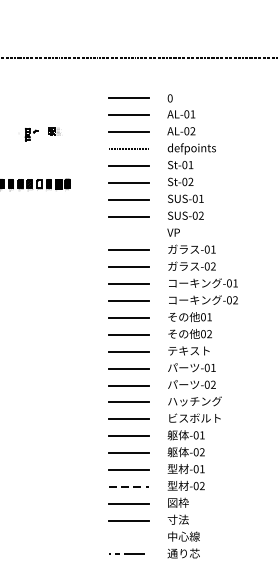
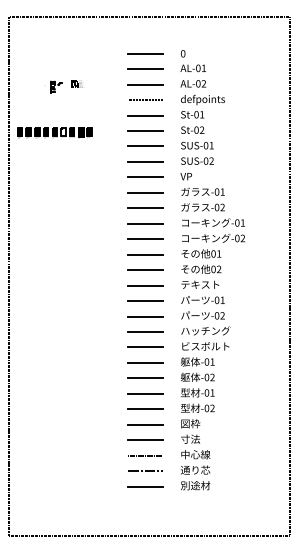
line: (129, 233) -> (145, 177), added
line: (129, 487) -> (145, 409), dashed -> solid
line: (129, 537) -> (145, 455), added

